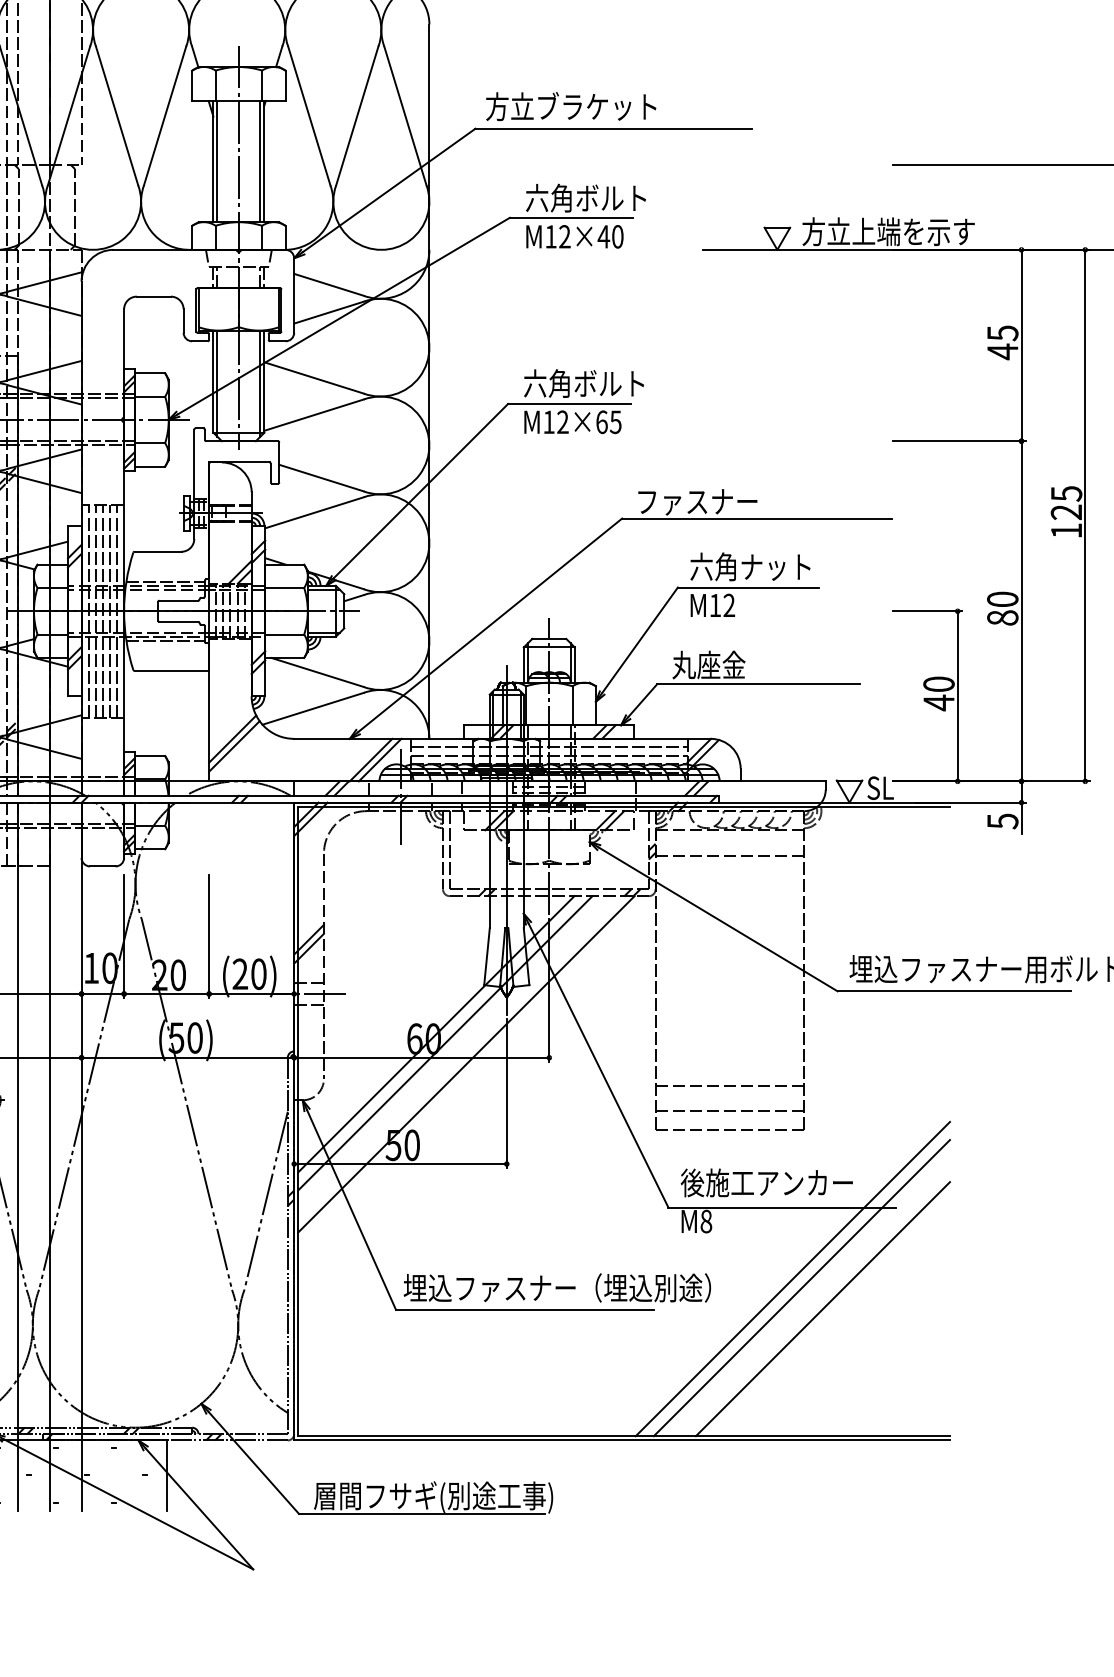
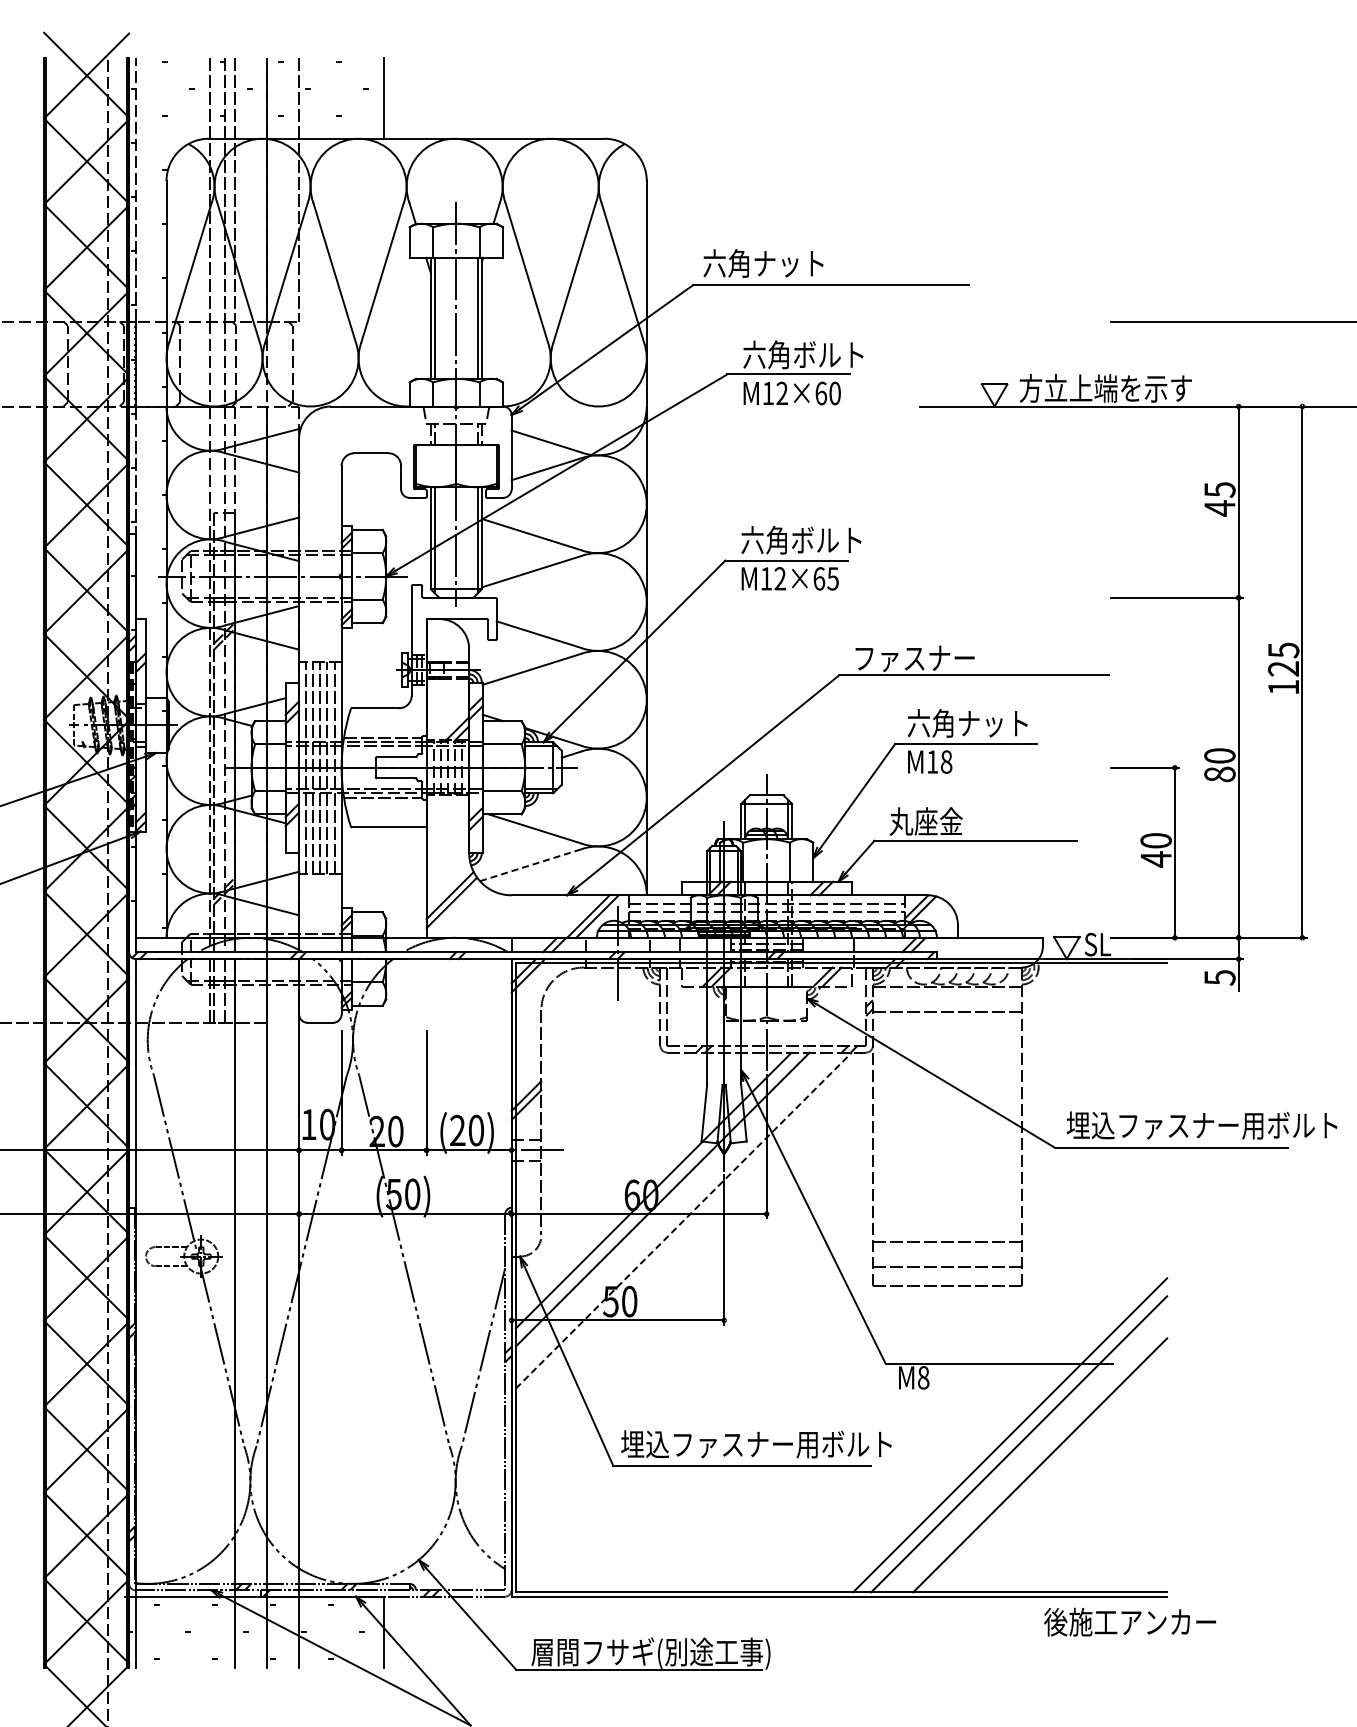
text: (571, 105) -> (788, 262), 方立ブラケット -> 六角ナット
text: (603, 236) -> (820, 393), M12×40 -> M12×60
text: (729, 604) -> (946, 761), M12 -> M18
line: (313, 709) -> (530, 865), solid -> dashed
line: (466, 1064) -> (683, 1220), solid -> dashed
text: (767, 1182) -> (1130, 1621), moved
text: (645, 1287) -> (862, 1443), 埋込ファスナー（埋込別途） -> 埋込ファスナー用ボルト

